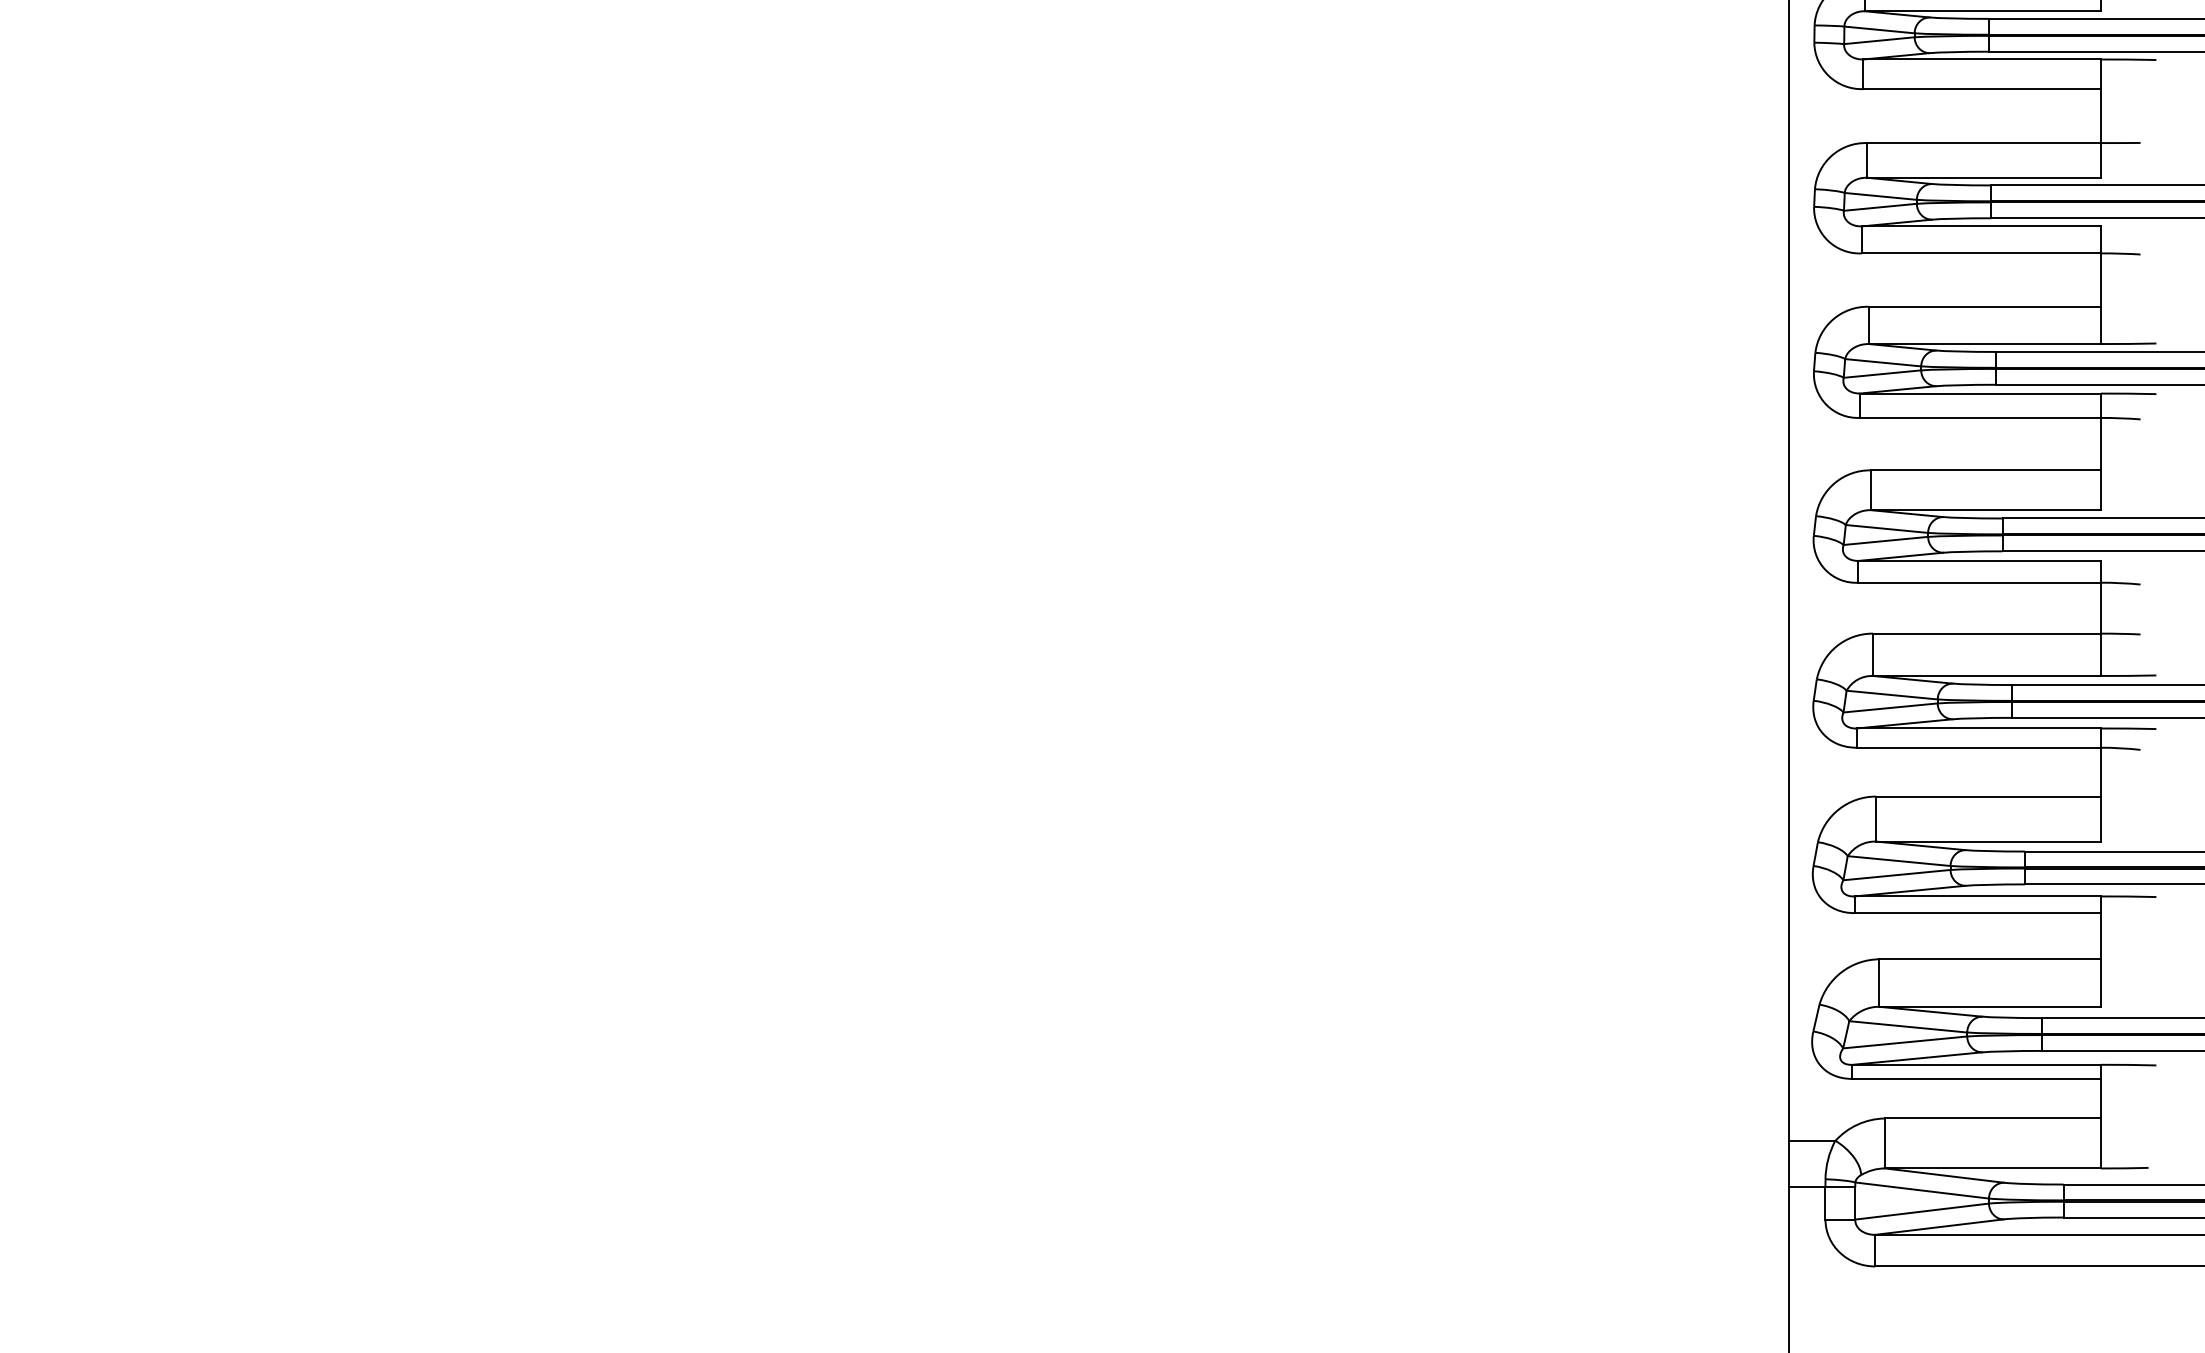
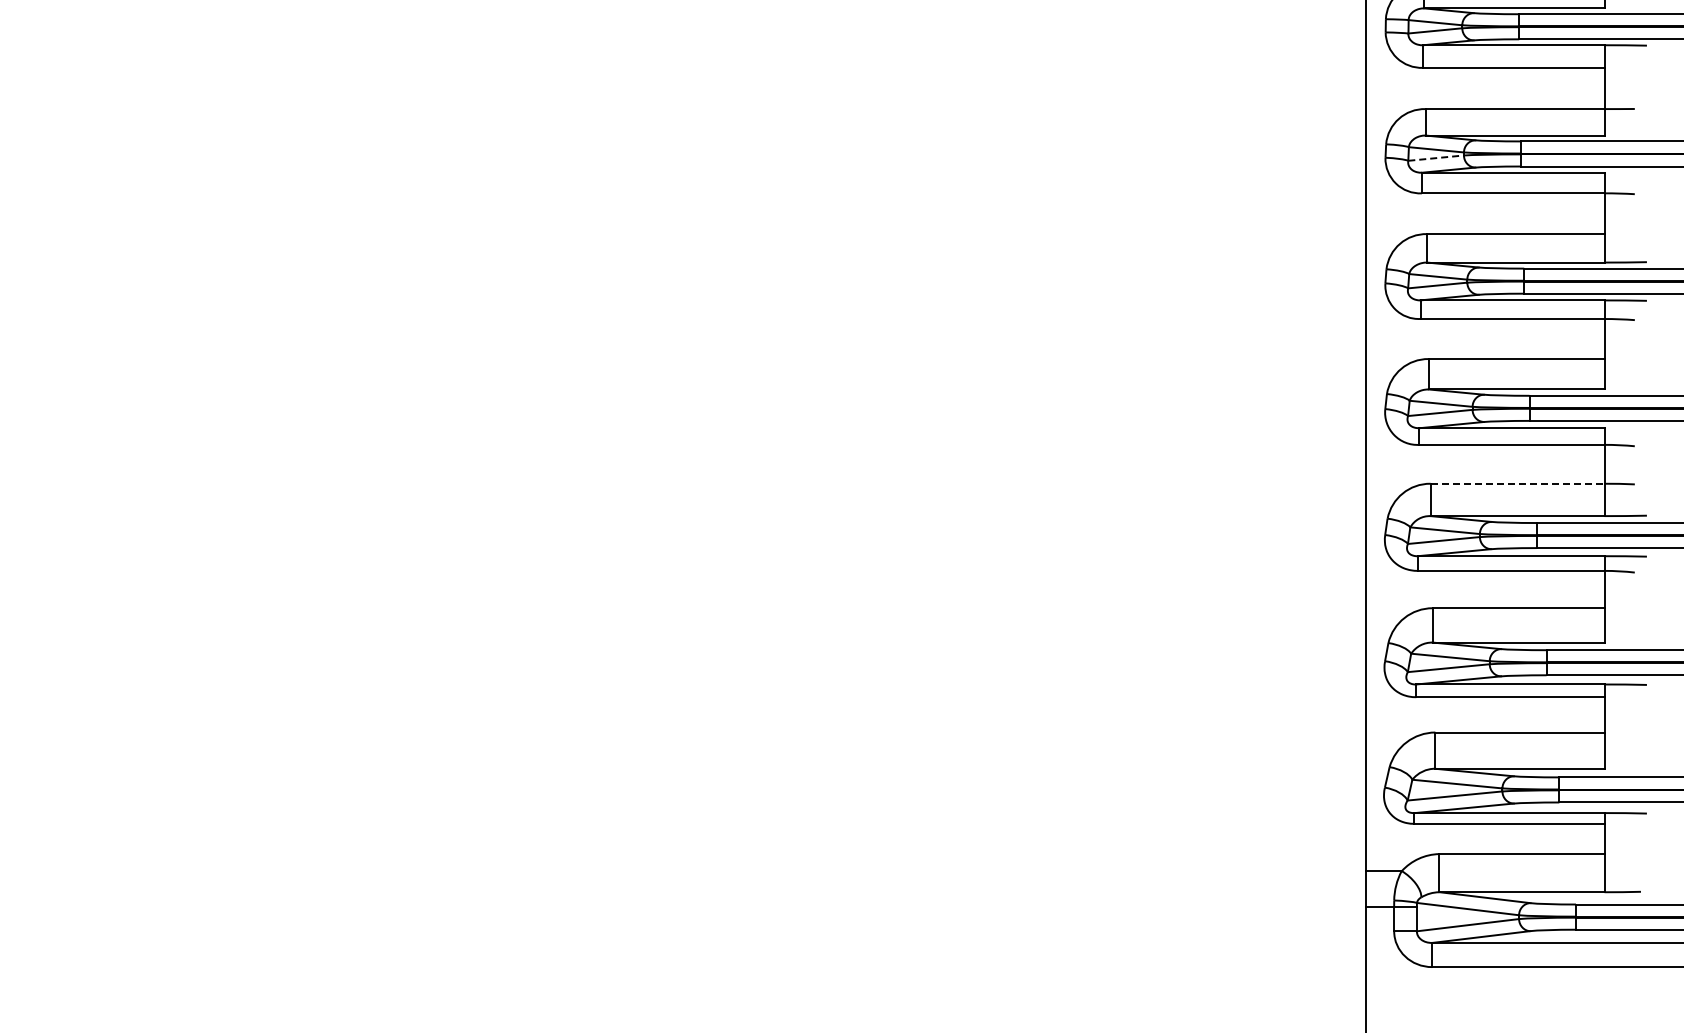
line: (1880, 207) -> (1436, 158), solid -> dashed
line: (1986, 633) -> (1517, 483), solid -> dashed

